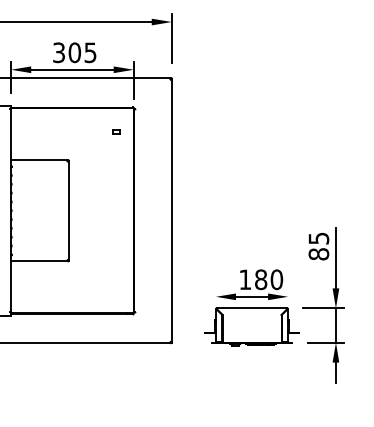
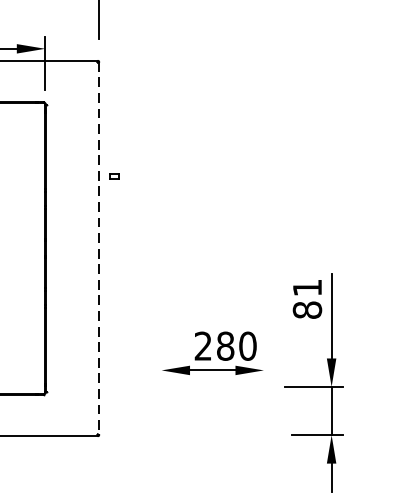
part: (116, 131) -> (114, 175), moved
line: (171, 210) -> (98, 248), solid -> dashed
text: (318, 238) -> (306, 287), 85 -> 81
text: (244, 279) -> (202, 345), 180 -> 280
part: (251, 326) -> (211, 412), removed

